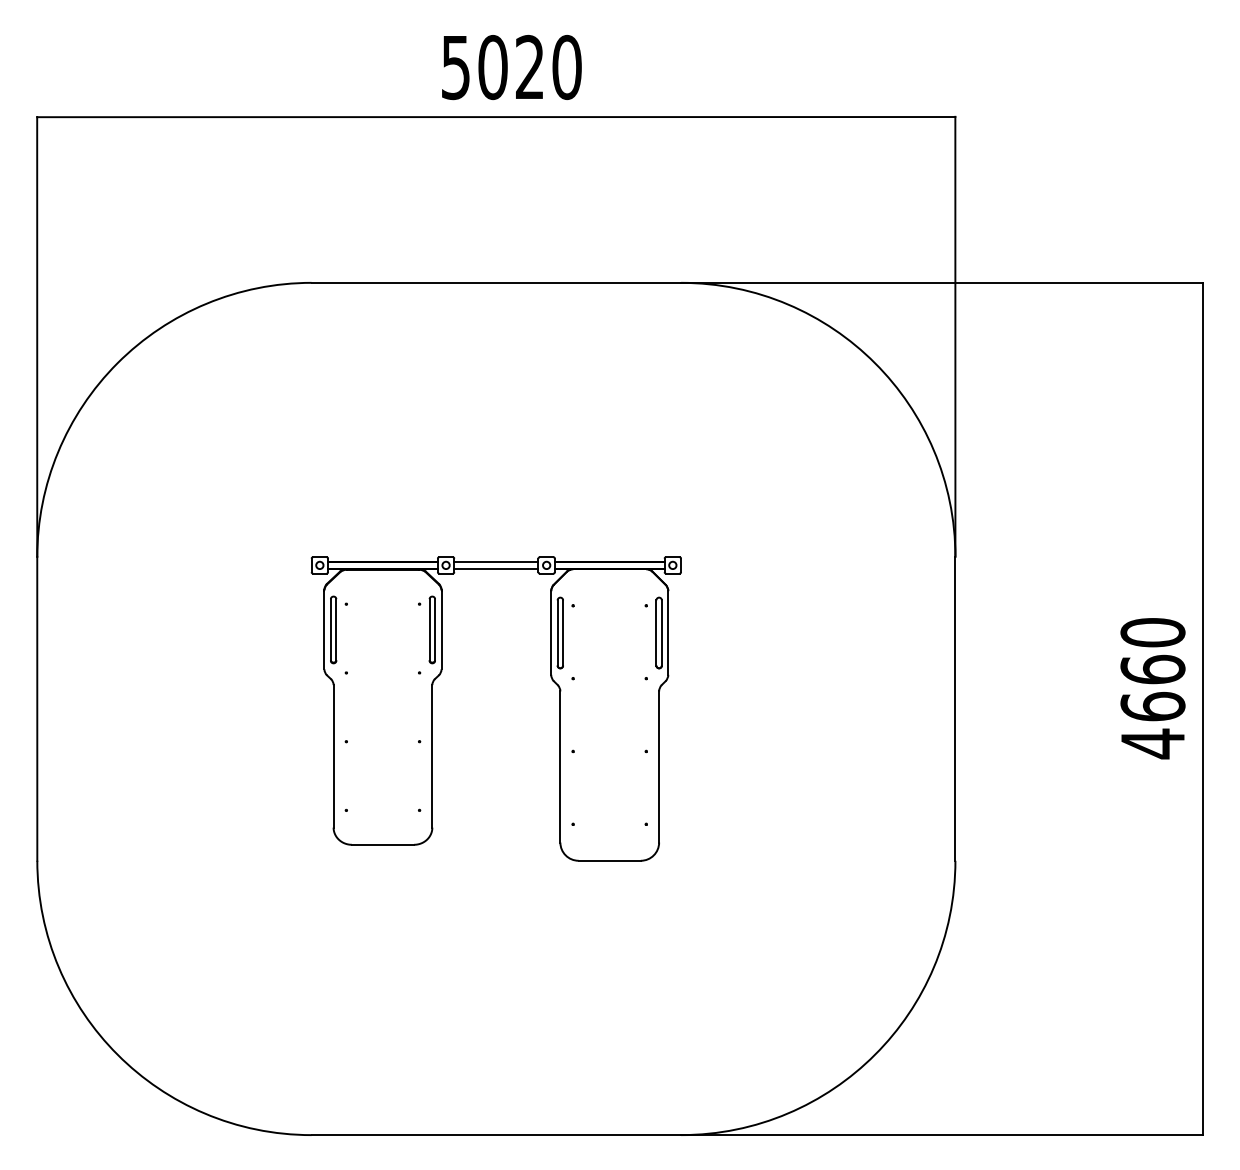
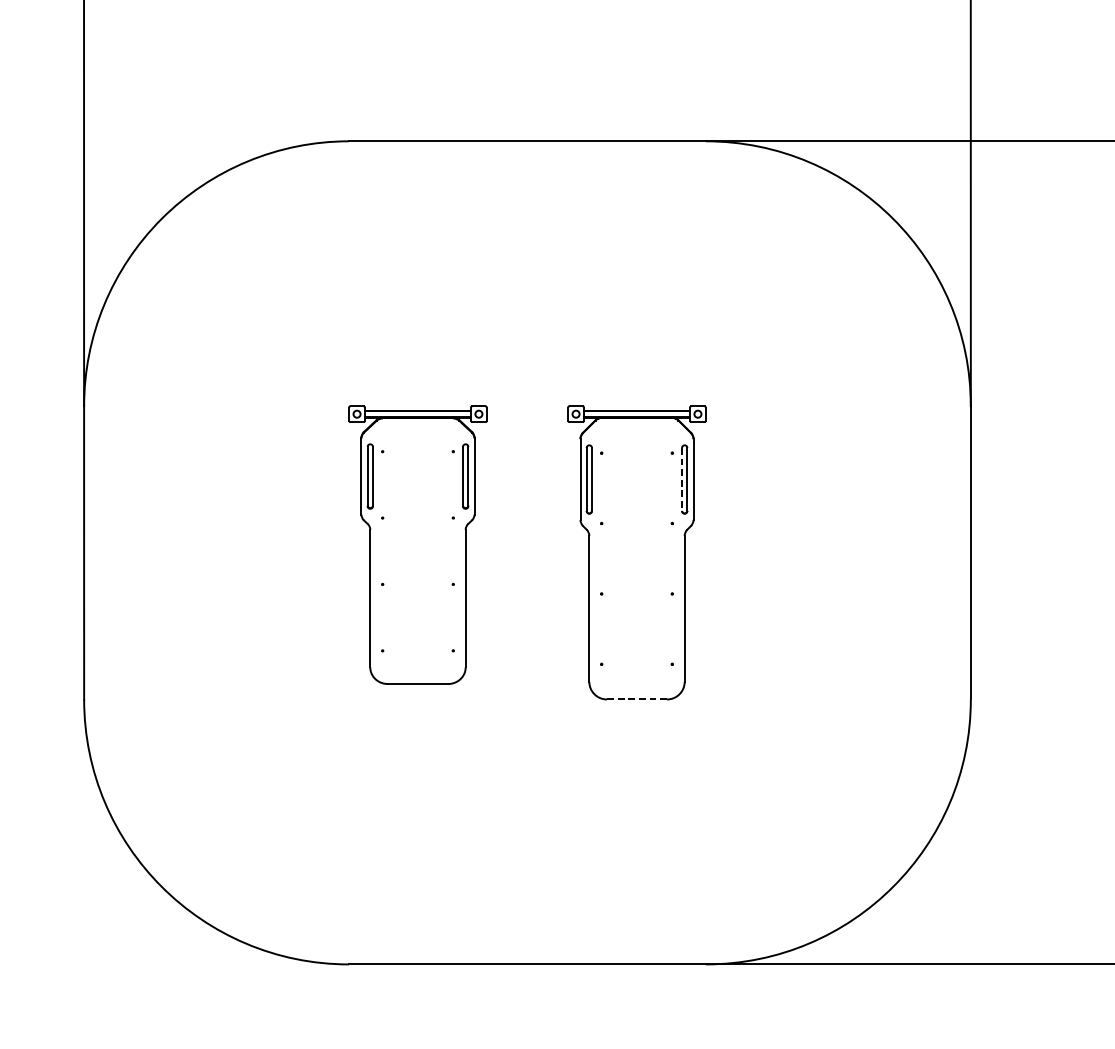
line: (496, 562) -> (527, 411), removed
line: (496, 568) -> (527, 417), removed
line: (656, 633) -> (682, 479), solid -> dashed
line: (609, 860) -> (636, 699), solid -> dashed

